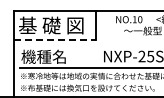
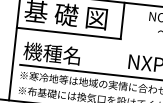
line: (54, 39) -> (68, 33), dashed -> solid

